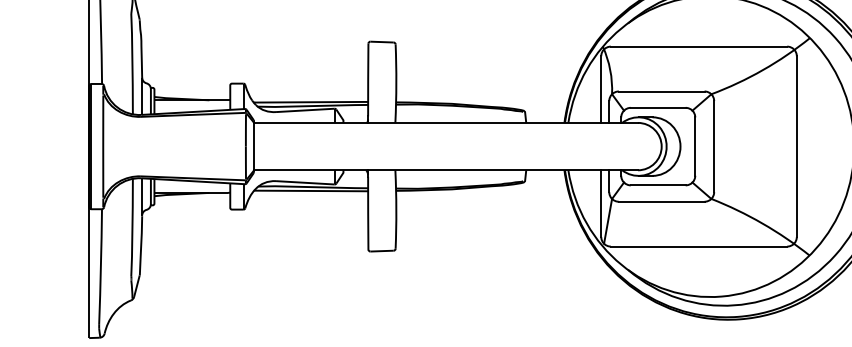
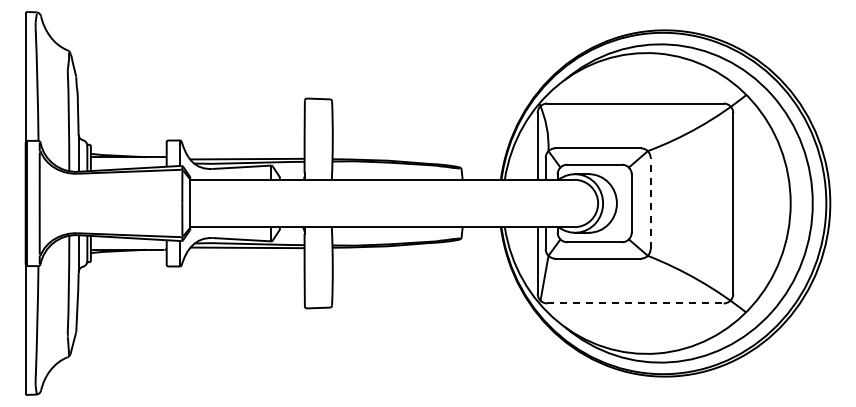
line: (714, 146) -> (650, 203), solid -> dashed
line: (699, 246) -> (635, 303), solid -> dashed

